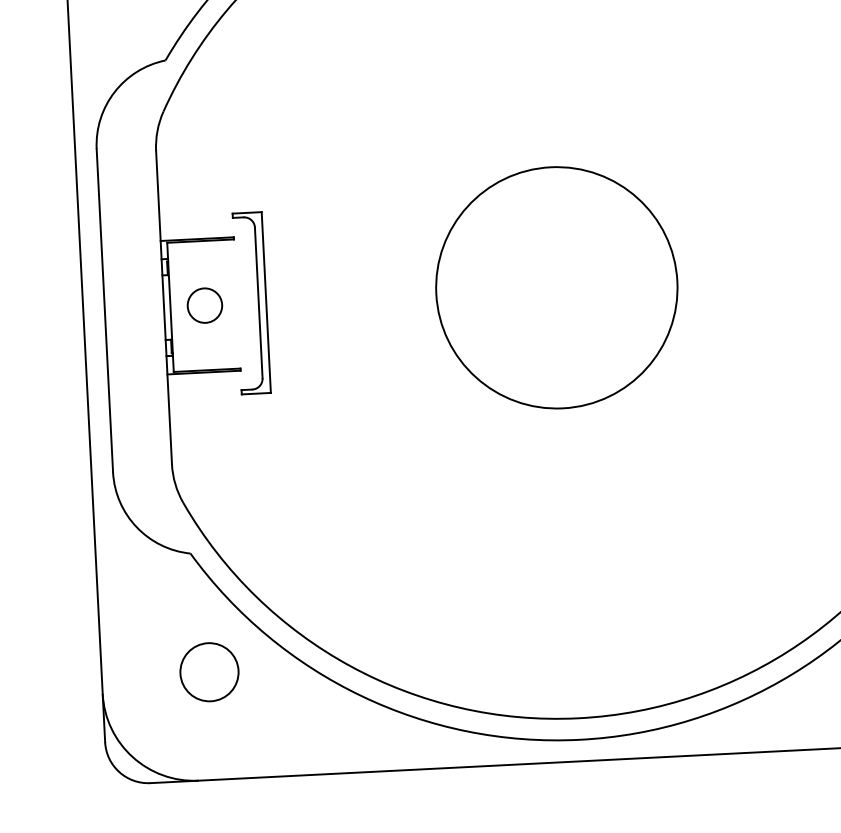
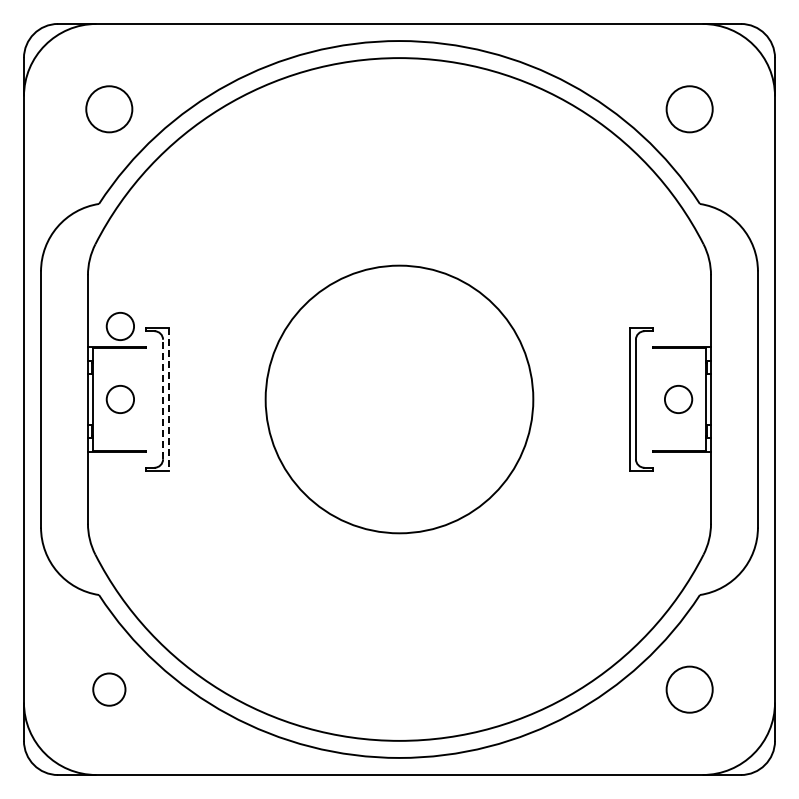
circle: (199, 213) -> (119, 326), added
circle: (556, 287) -> (399, 399), size x1.4
line: (259, 302) -> (163, 399), solid -> dashed
line: (266, 302) -> (169, 399), solid -> dashed
circle: (209, 672) -> (109, 689), size x0.7

